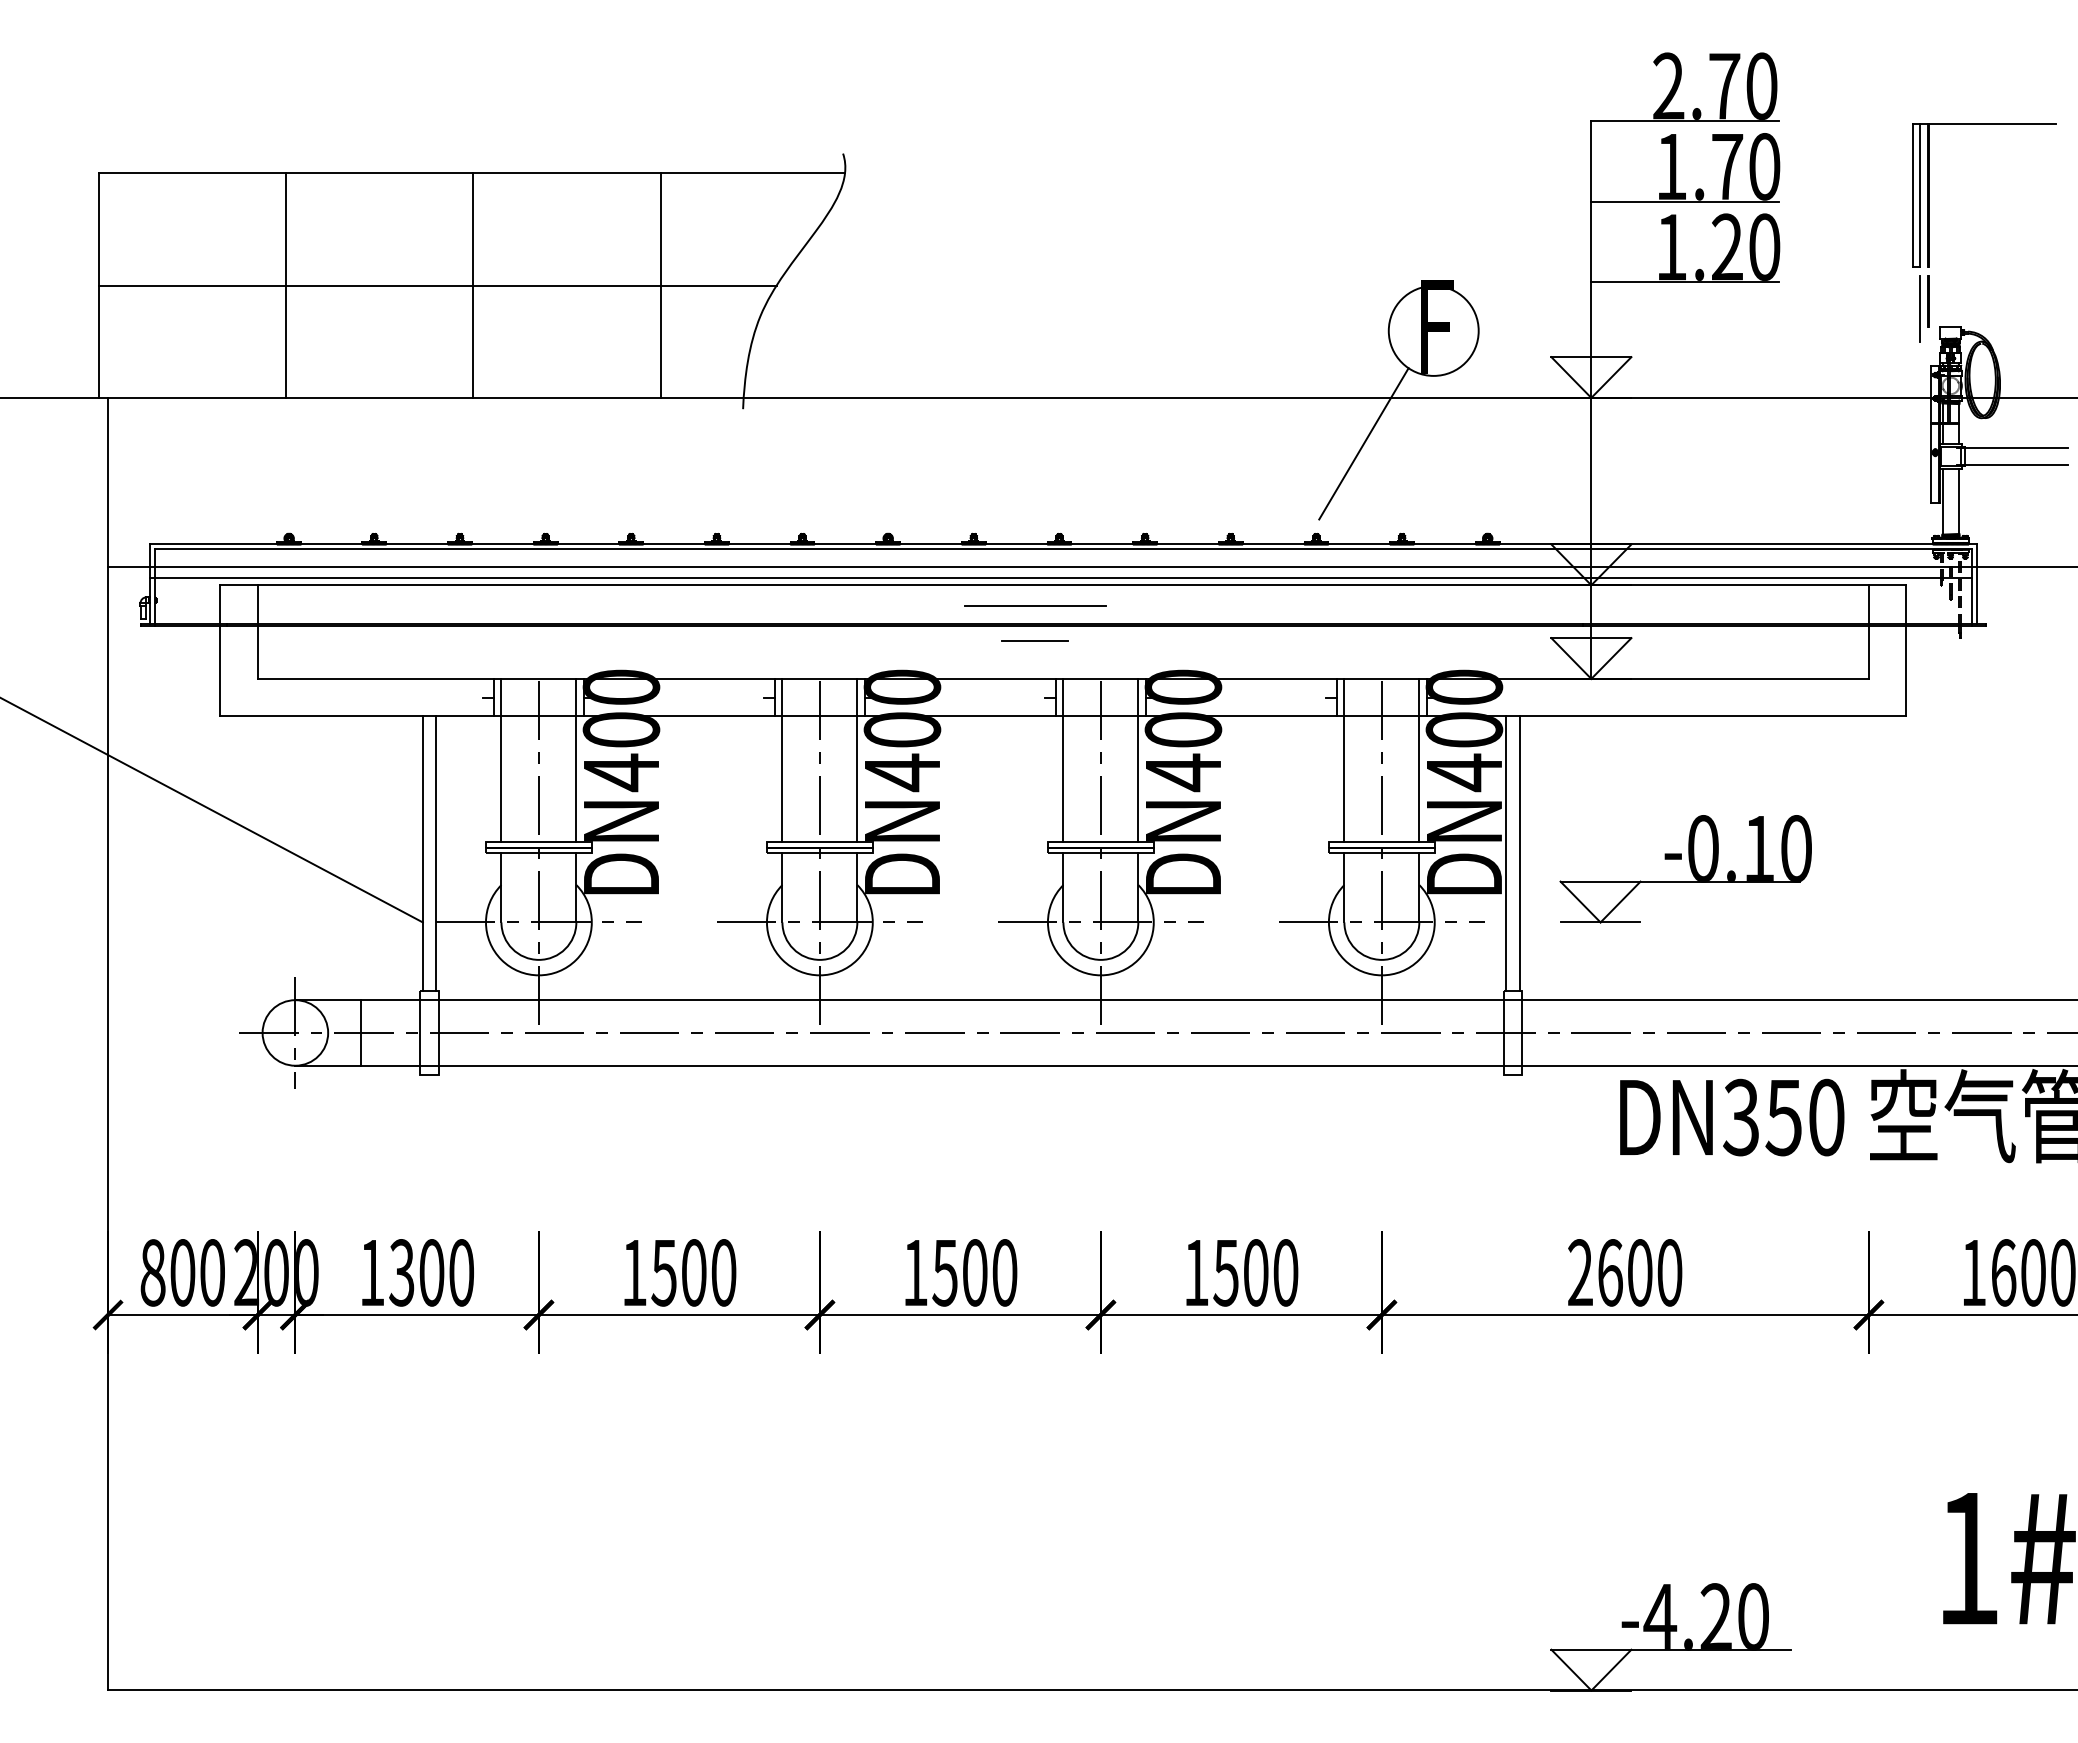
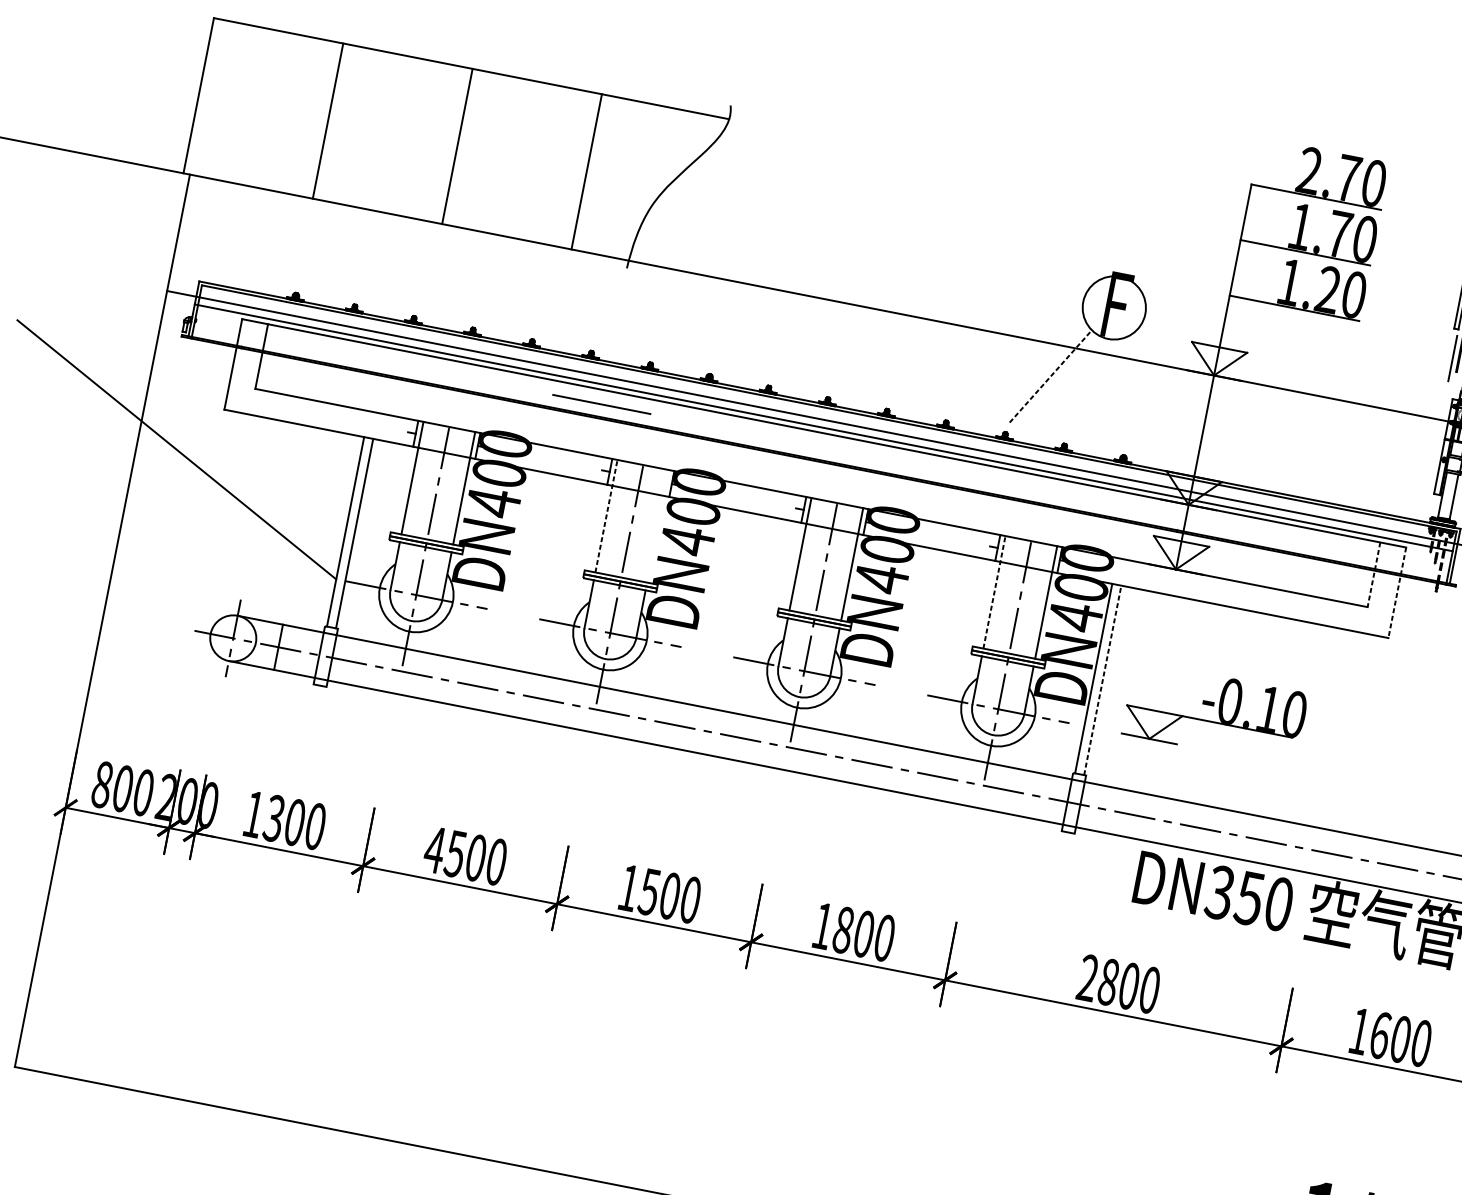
line: (437, 285) -> (432, 141), removed
line: (1363, 443) -> (1050, 376), solid -> dashed
line: (1035, 605) -> (601, 404), moved
line: (1868, 632) -> (1373, 575), solid -> dashed
line: (1035, 641) -> (797, 468), removed
line: (1906, 650) -> (1397, 592), solid -> dashed
line: (782, 759) -> (606, 515), solid -> dashed
line: (857, 759) -> (658, 525), removed
line: (1344, 759) -> (994, 591), solid -> dashed
line: (1519, 853) -> (1102, 680), solid -> dashed
text: (634, 1272) -> (434, 849), 1500 -> 4500
text: (1225, 1272) -> (843, 929), 1500 -> 1800
text: (1610, 1272) -> (1108, 981), 2600 -> 2800

